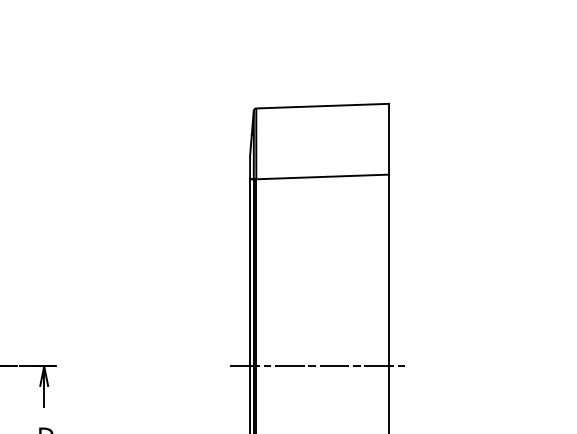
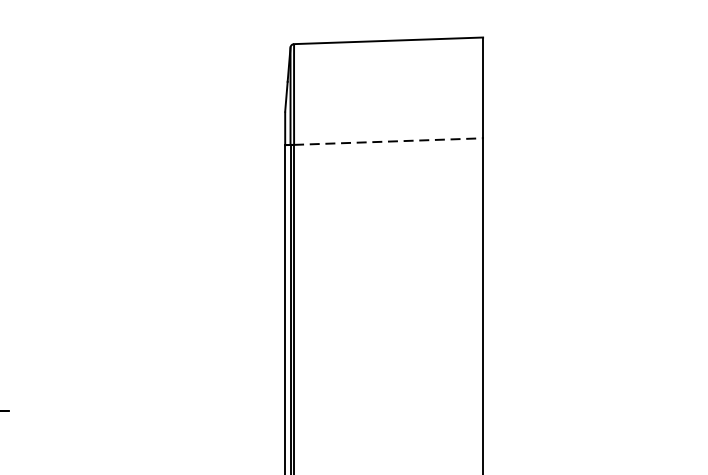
line: (323, 176) -> (389, 140), solid -> dashed
line: (319, 366) -> (383, 411), removed

